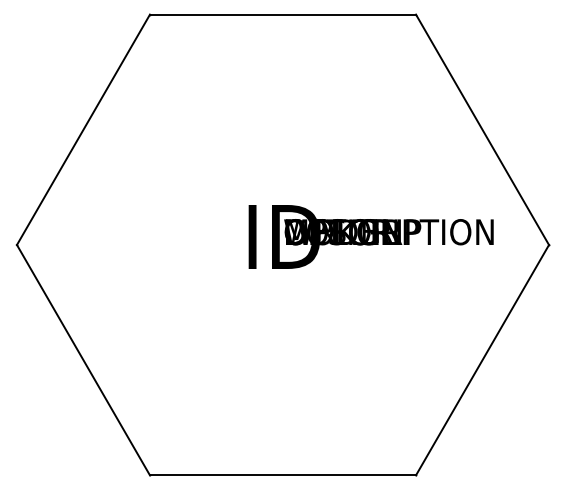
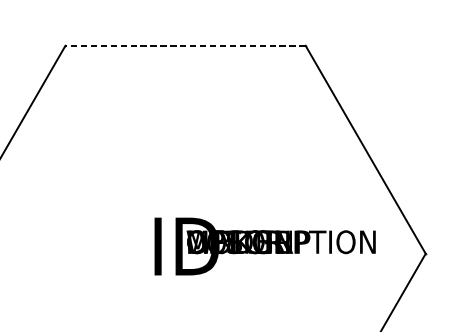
line: (282, 14) -> (185, 45), solid -> dashed

